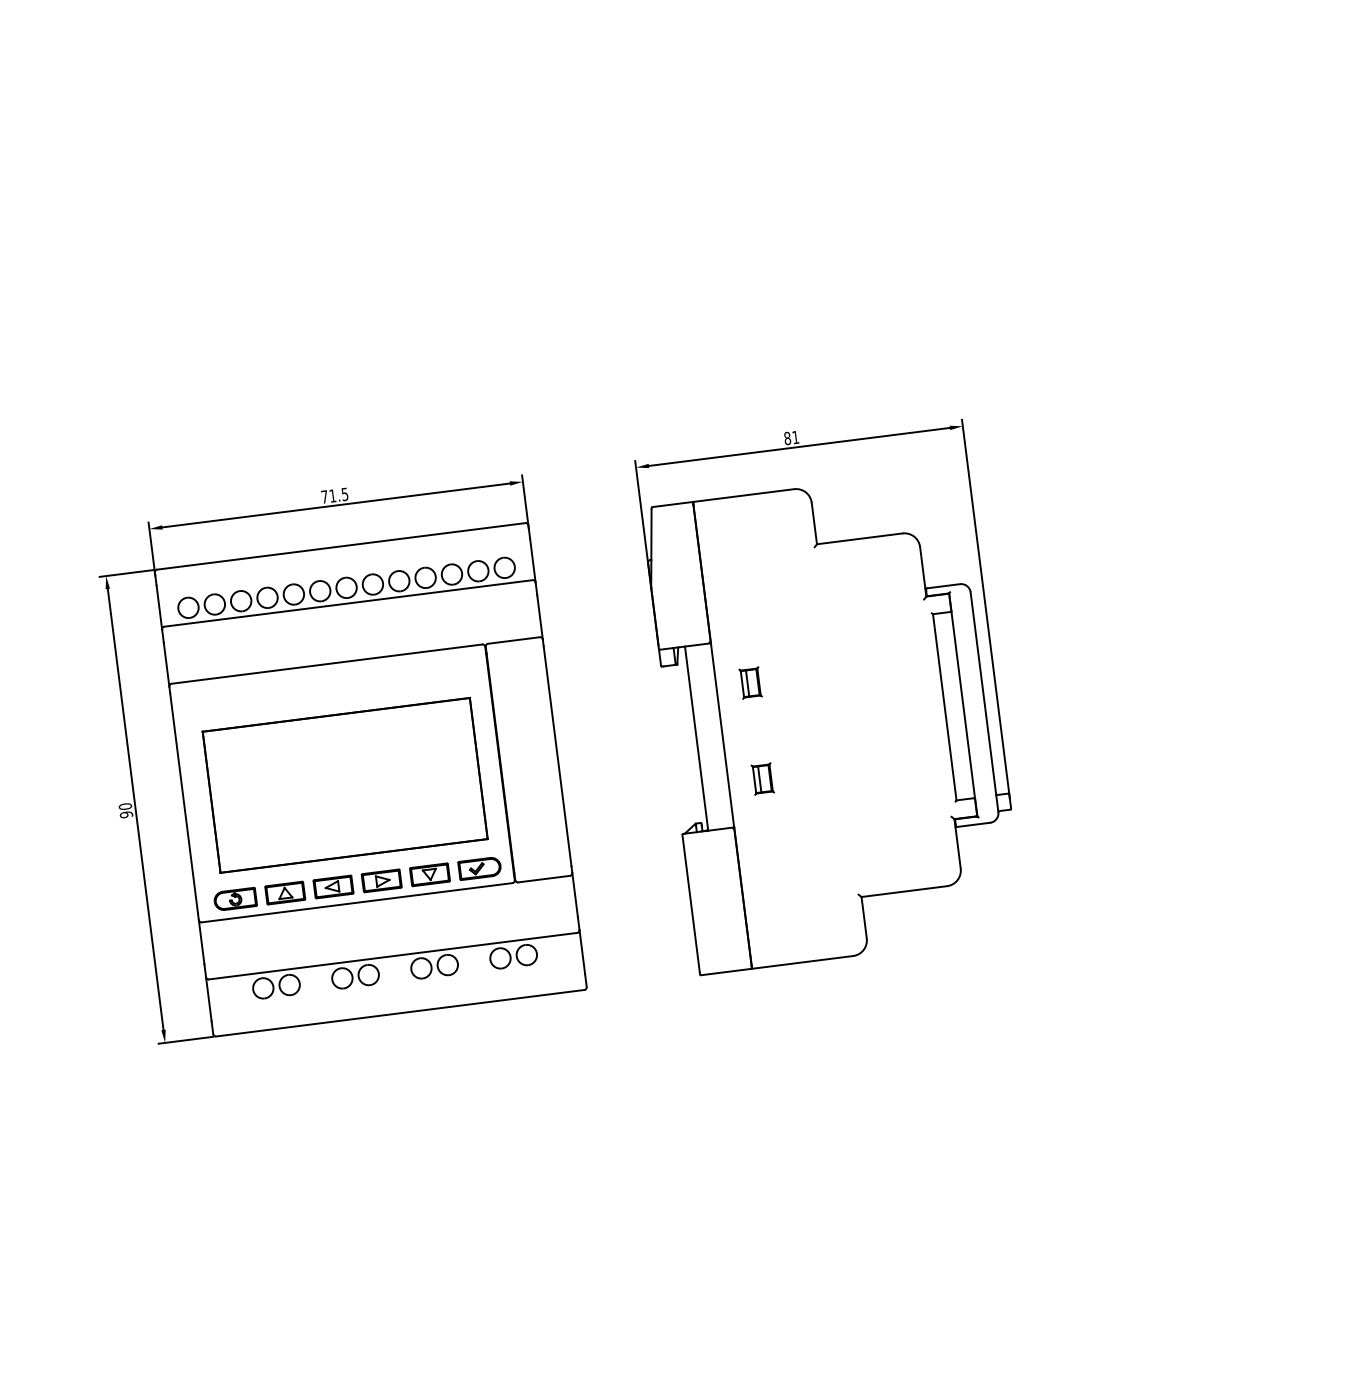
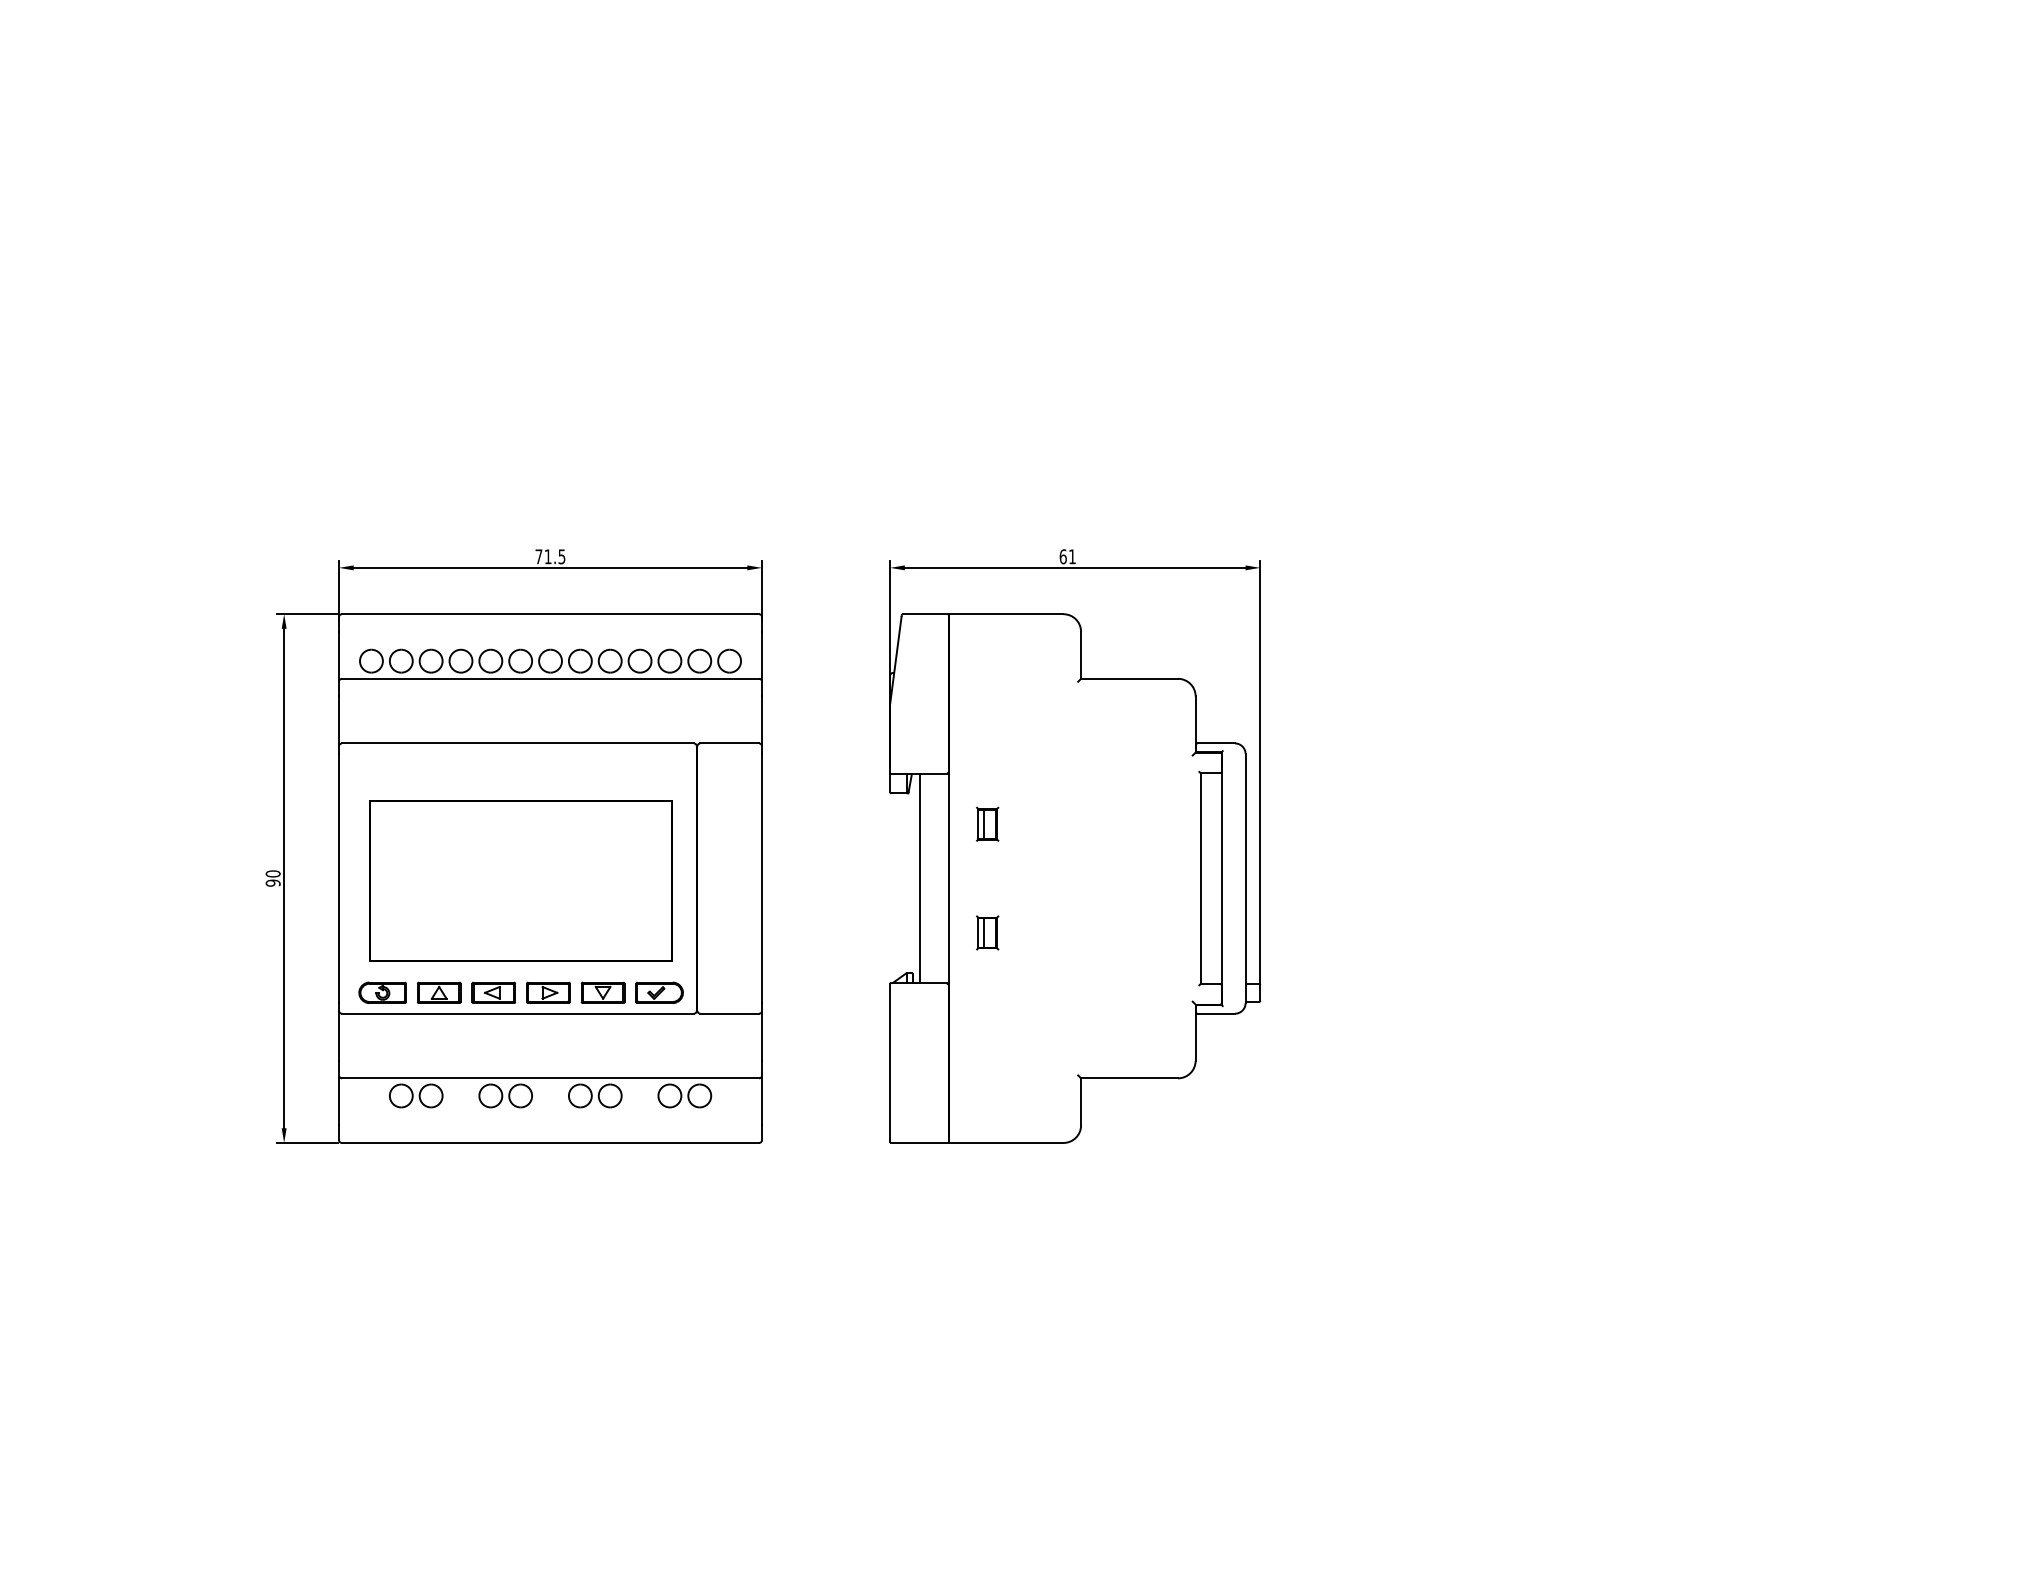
text: (786, 438) -> (1062, 556), 81 -> 61

